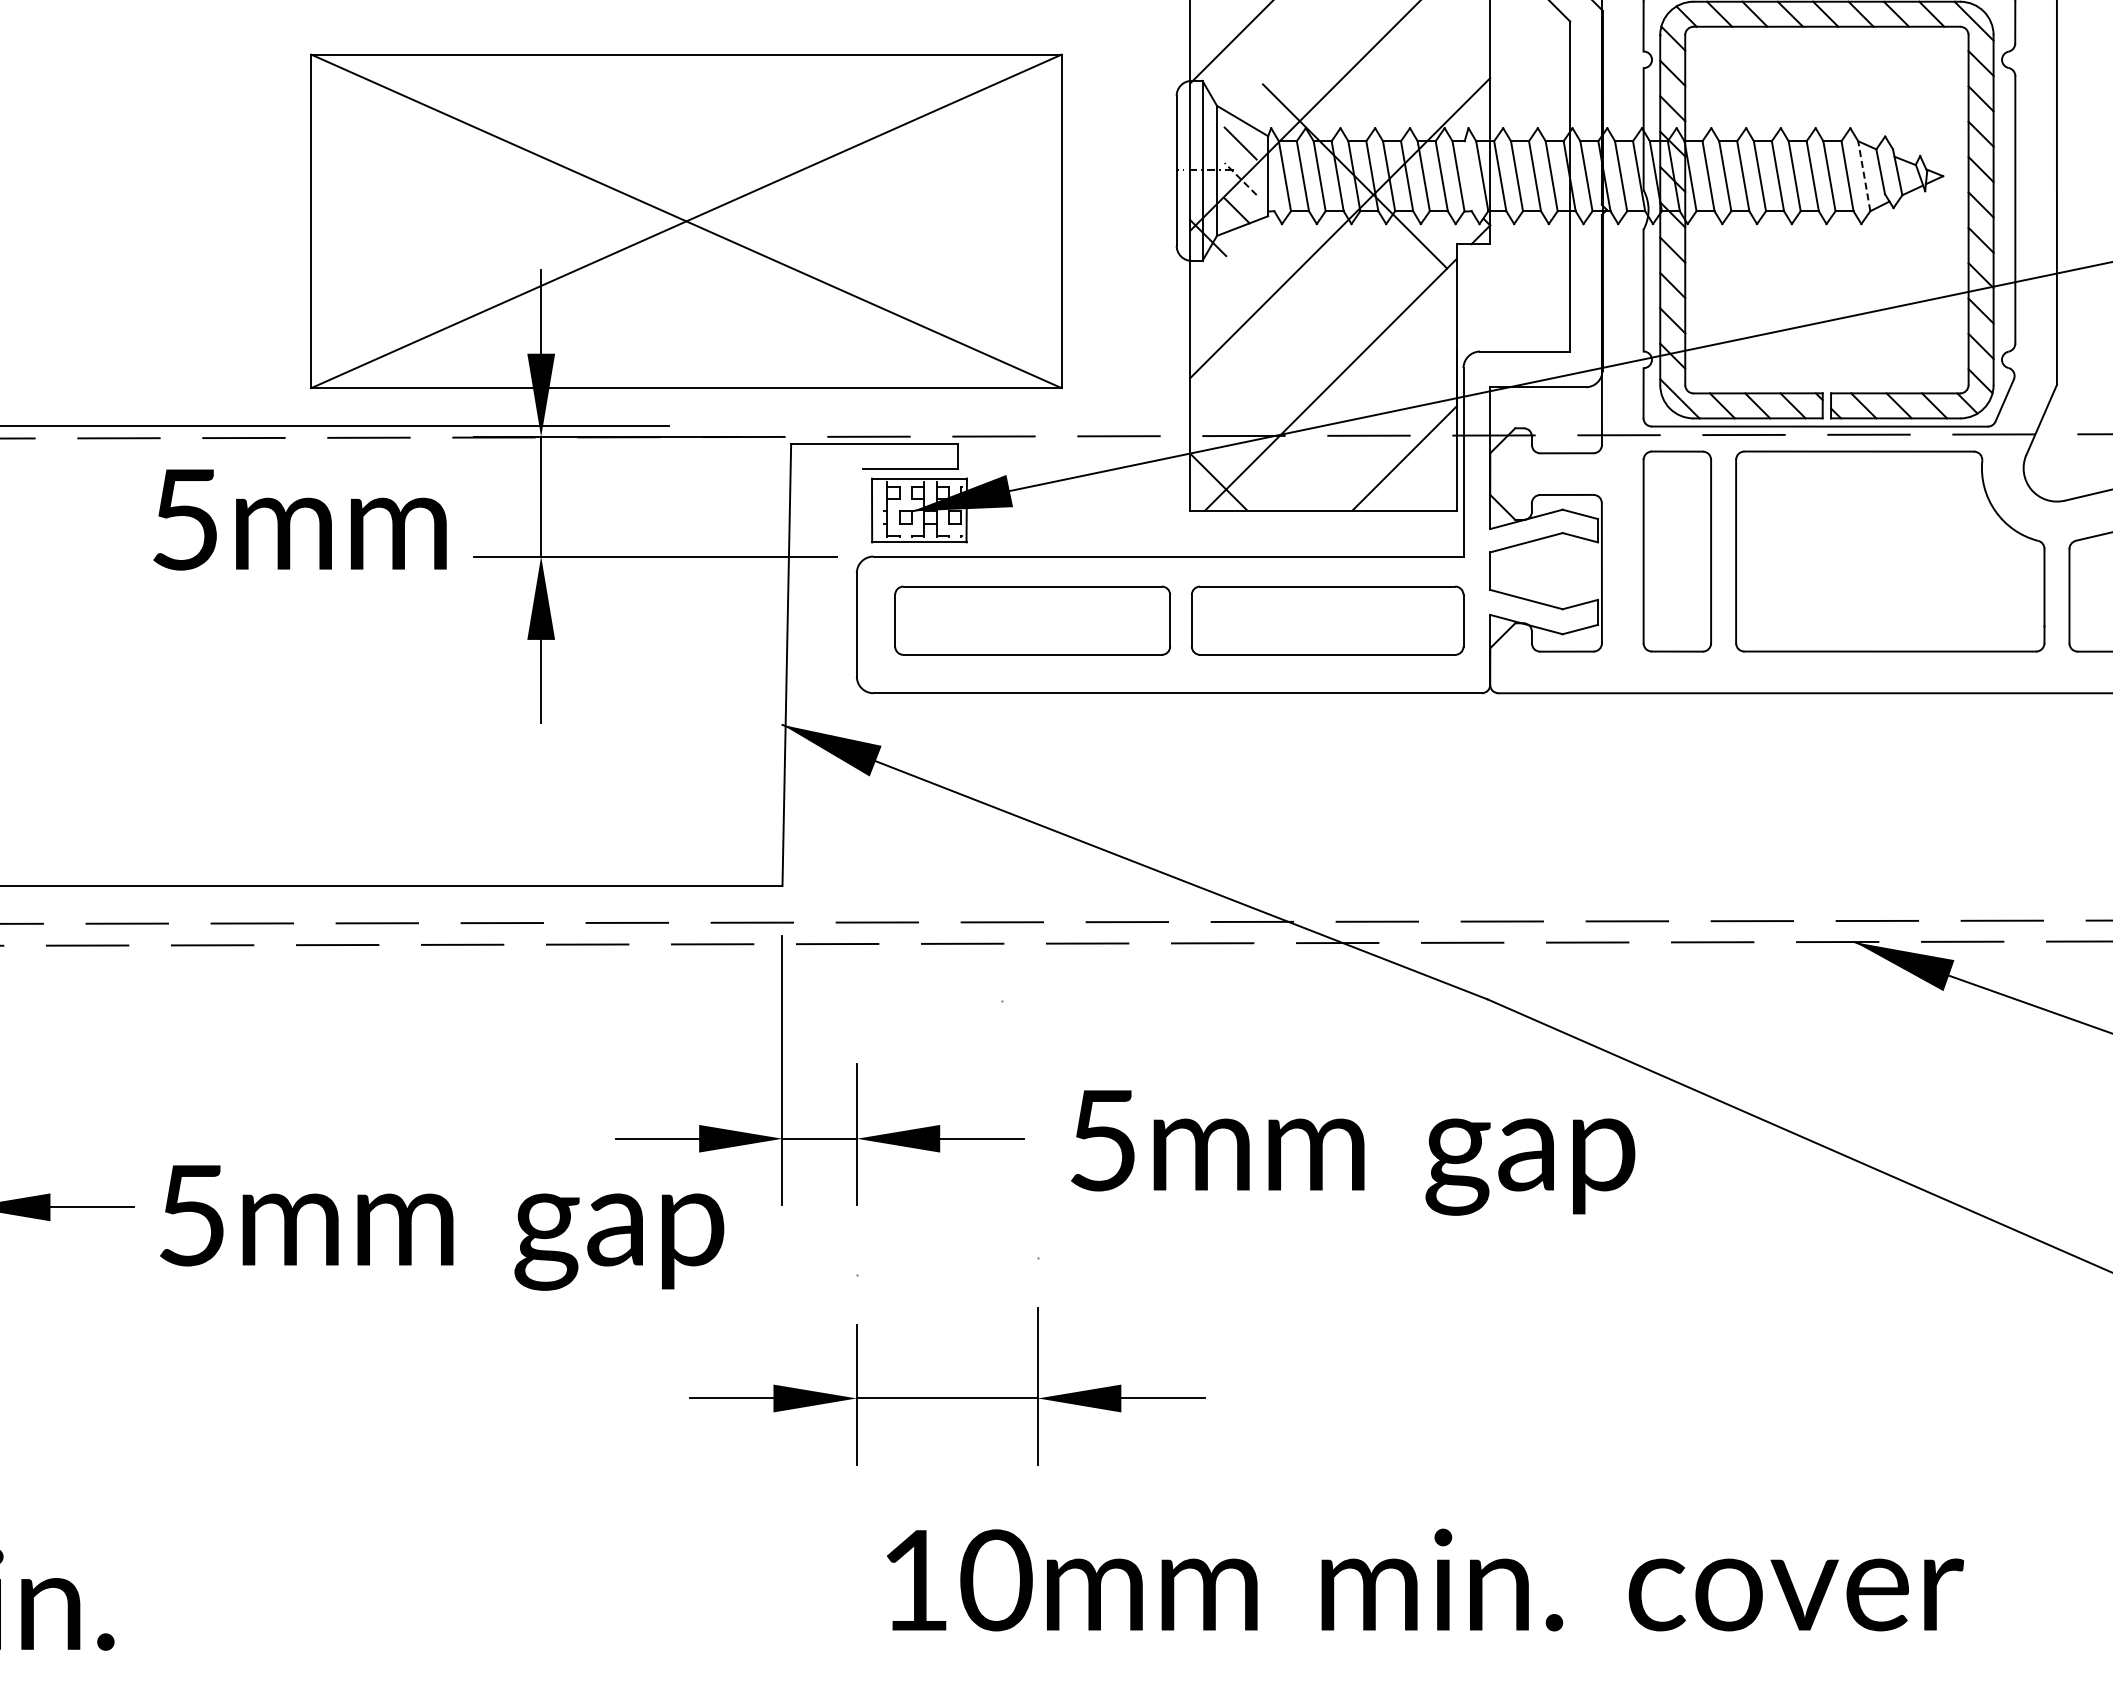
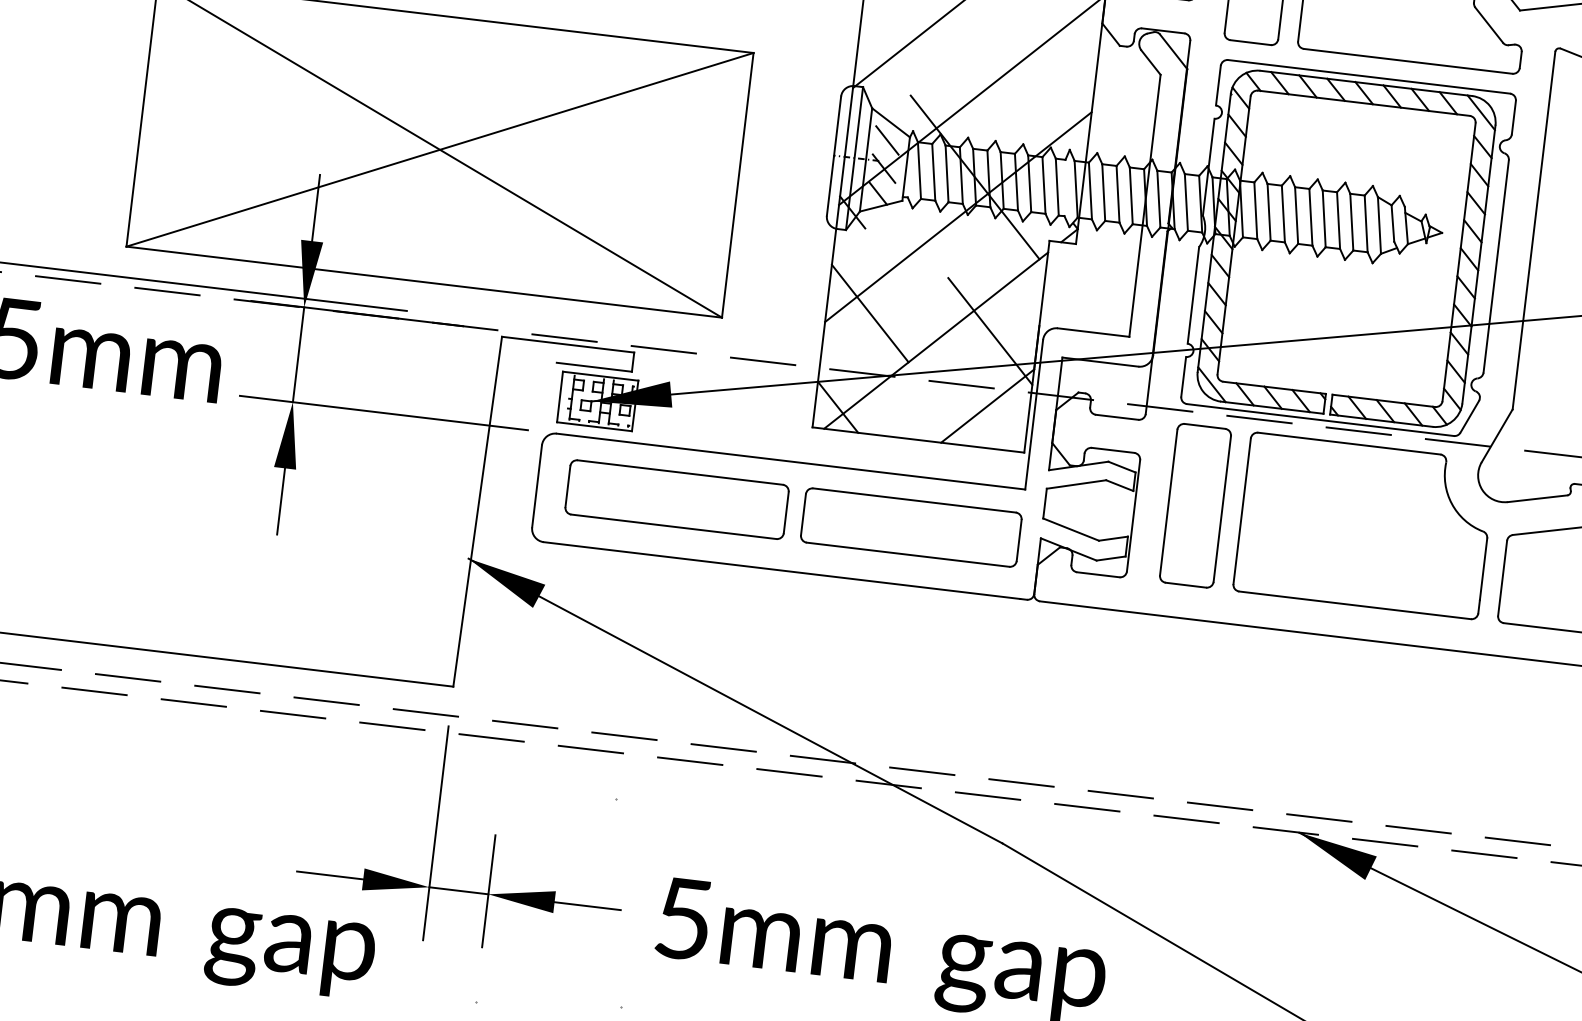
line: (1864, 176) -> (1379, 225), dashed -> solid
line: (1240, 179) -> (883, 169), dashed -> solid
line: (1244, 360) -> (869, 313), added
line: (1396, 365) -> (990, 331), added

